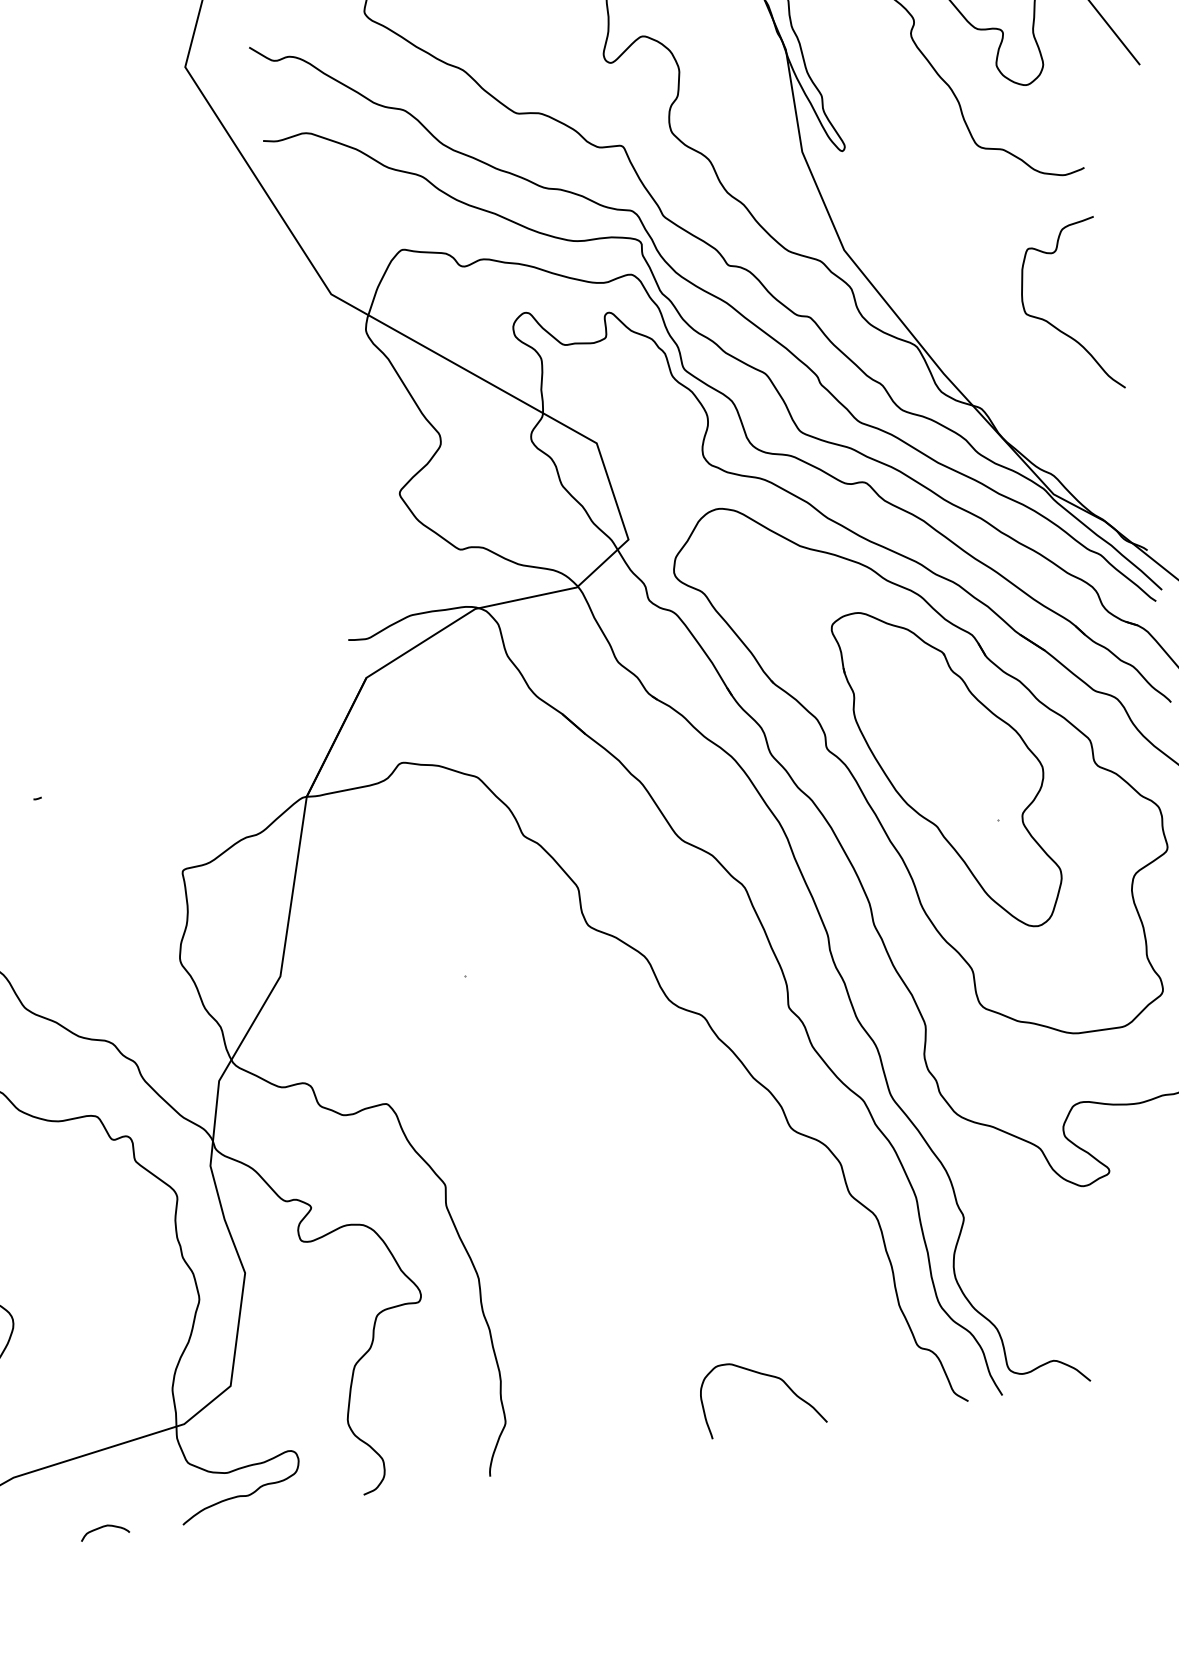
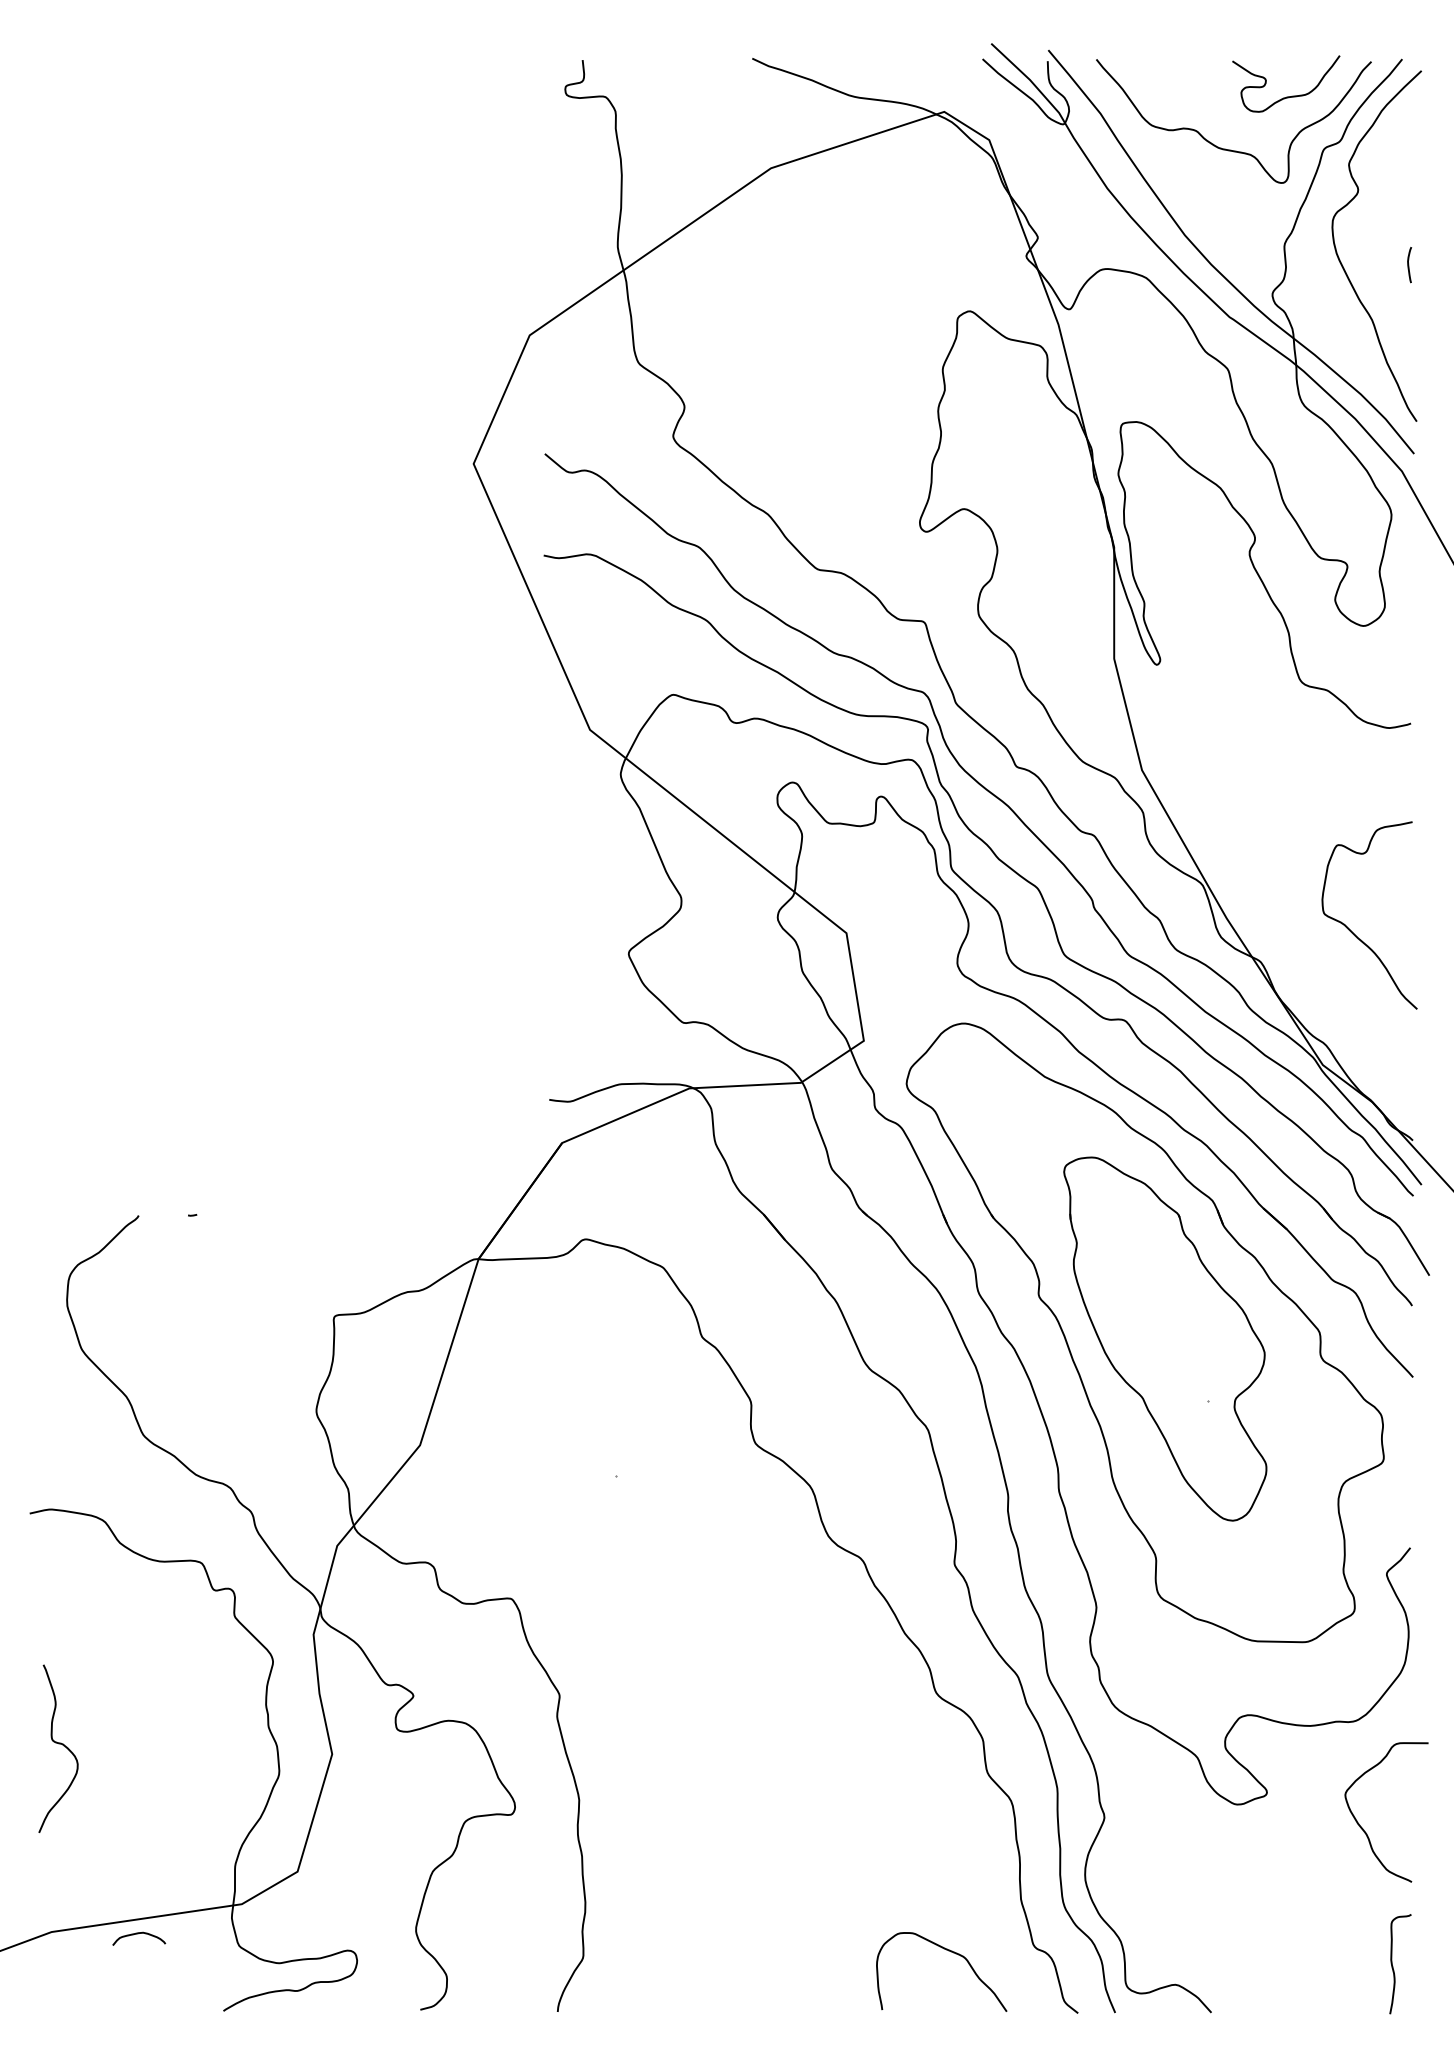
curve: (1054, 325) -> (1352, 931), moved
curve: (764, 1375) -> (948, 1951), moved
curve: (103, 1527) -> (138, 1934), moved

